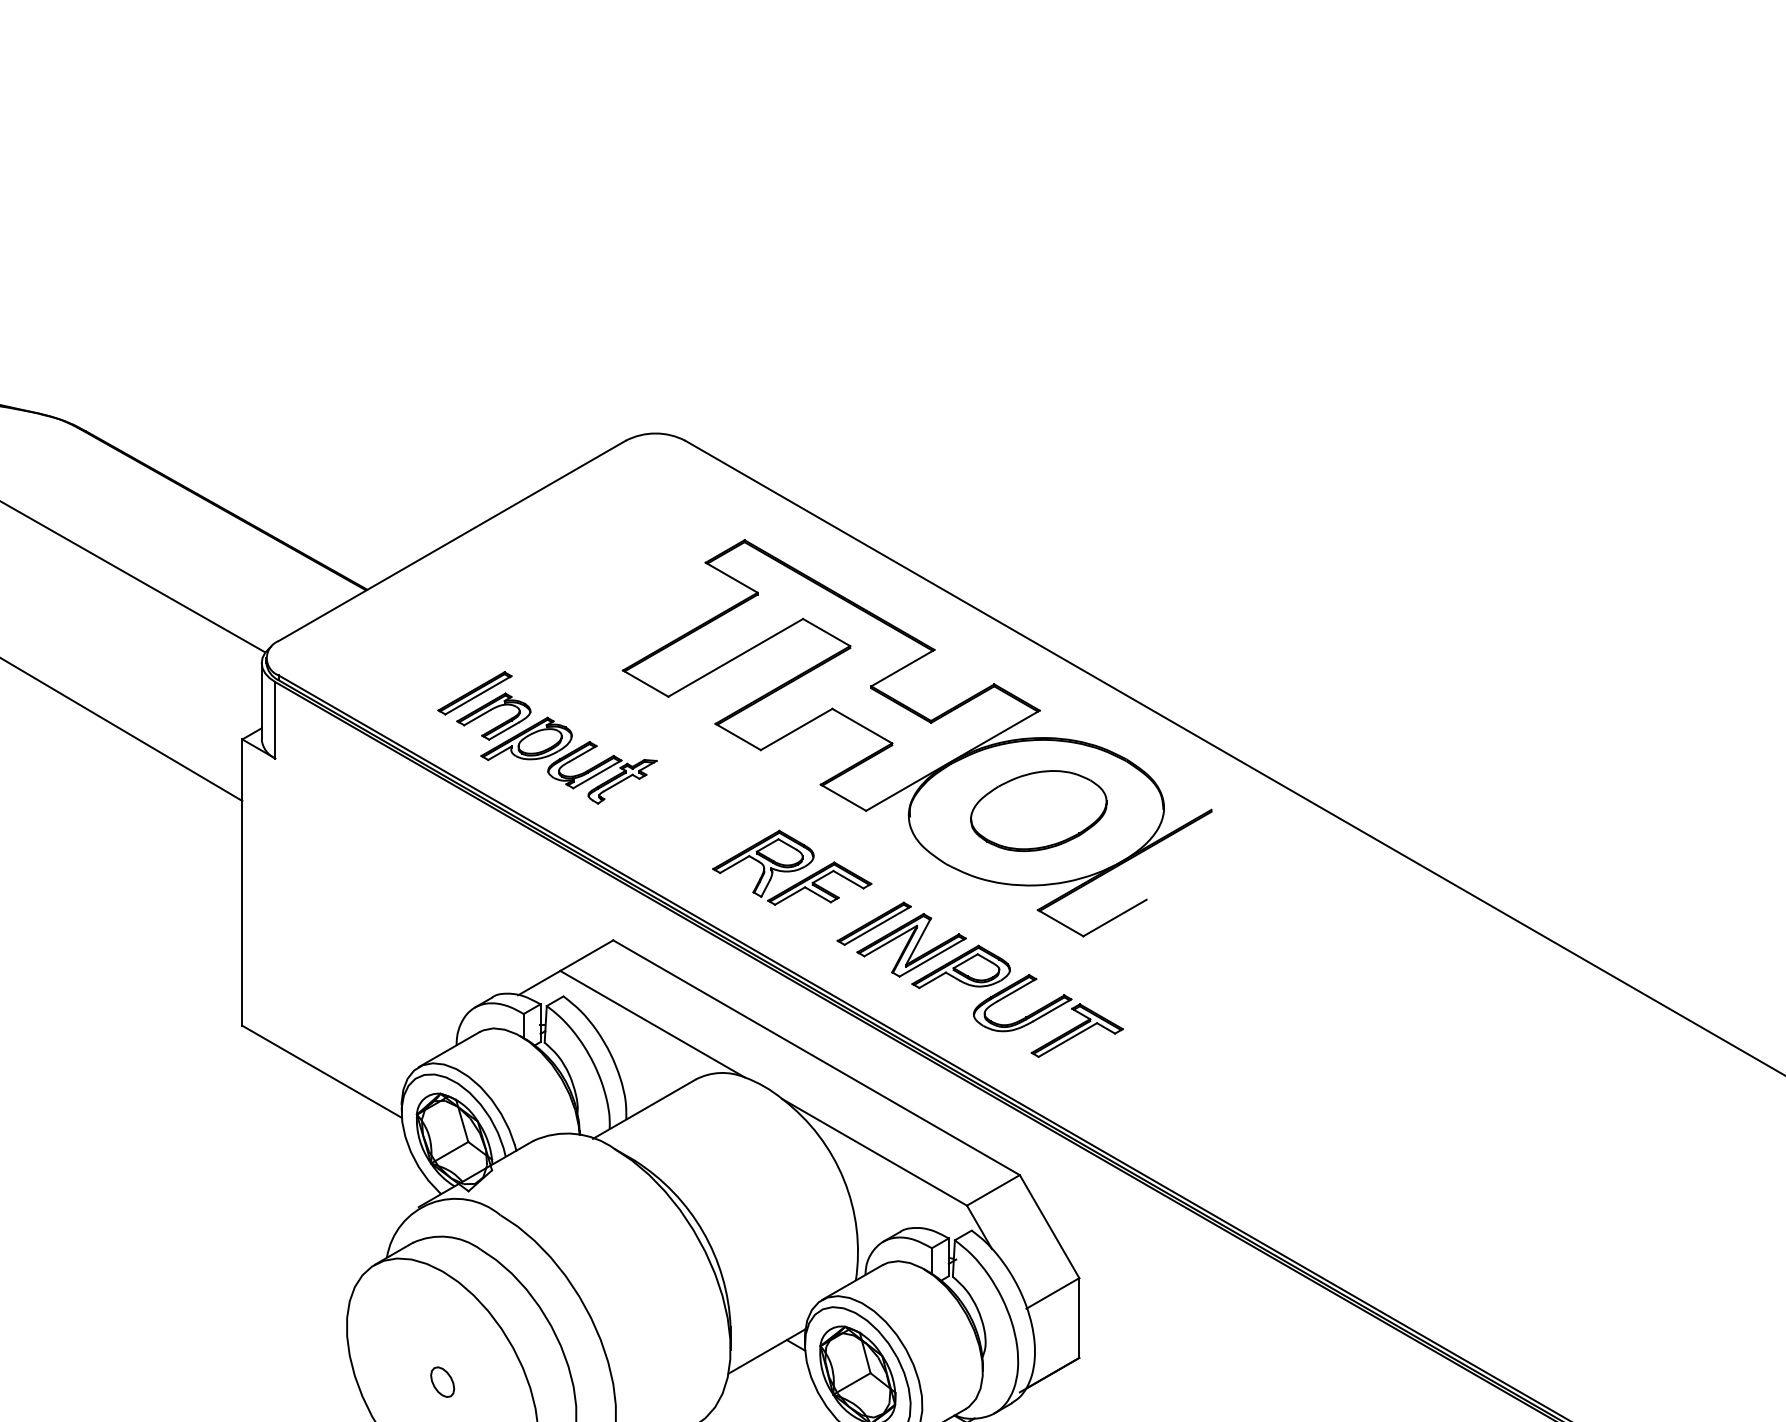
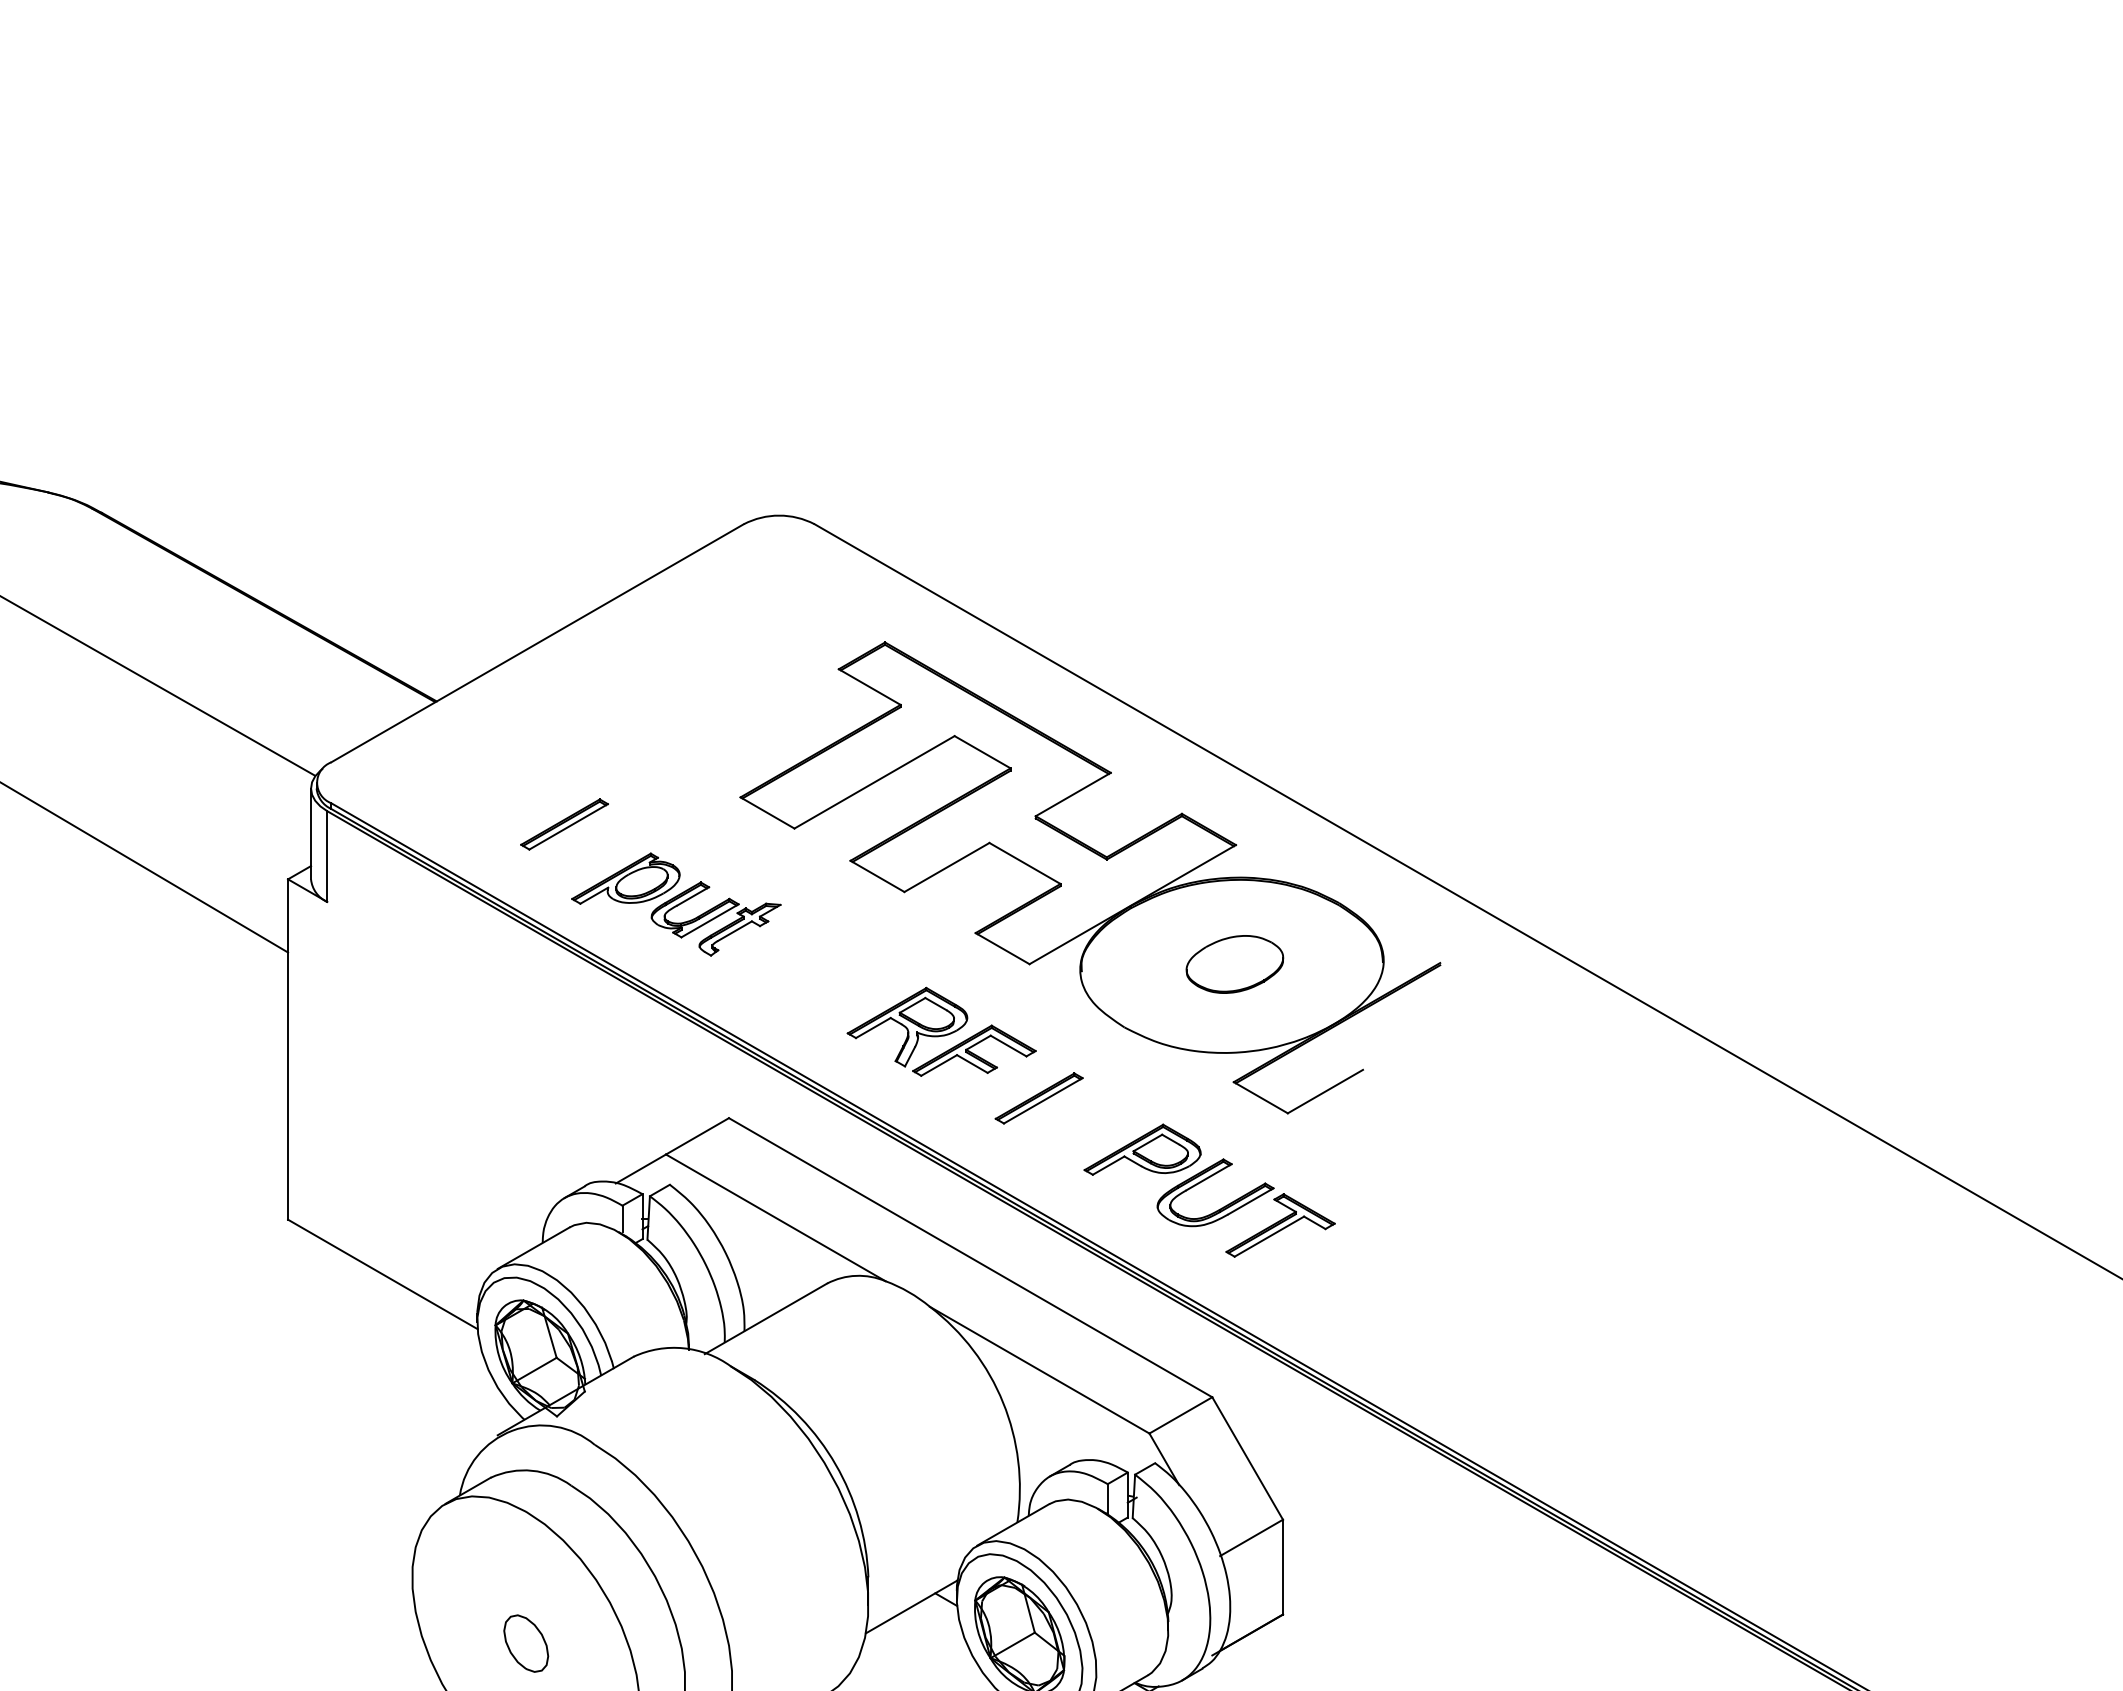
part: (490, 711) -> (583, 845), removed
part: (1038, 811) -> (1234, 964), size x0.6
part: (911, 944) -> (1083, 1123), removed
part: (442, 1381) -> (525, 1642), size x1.6

